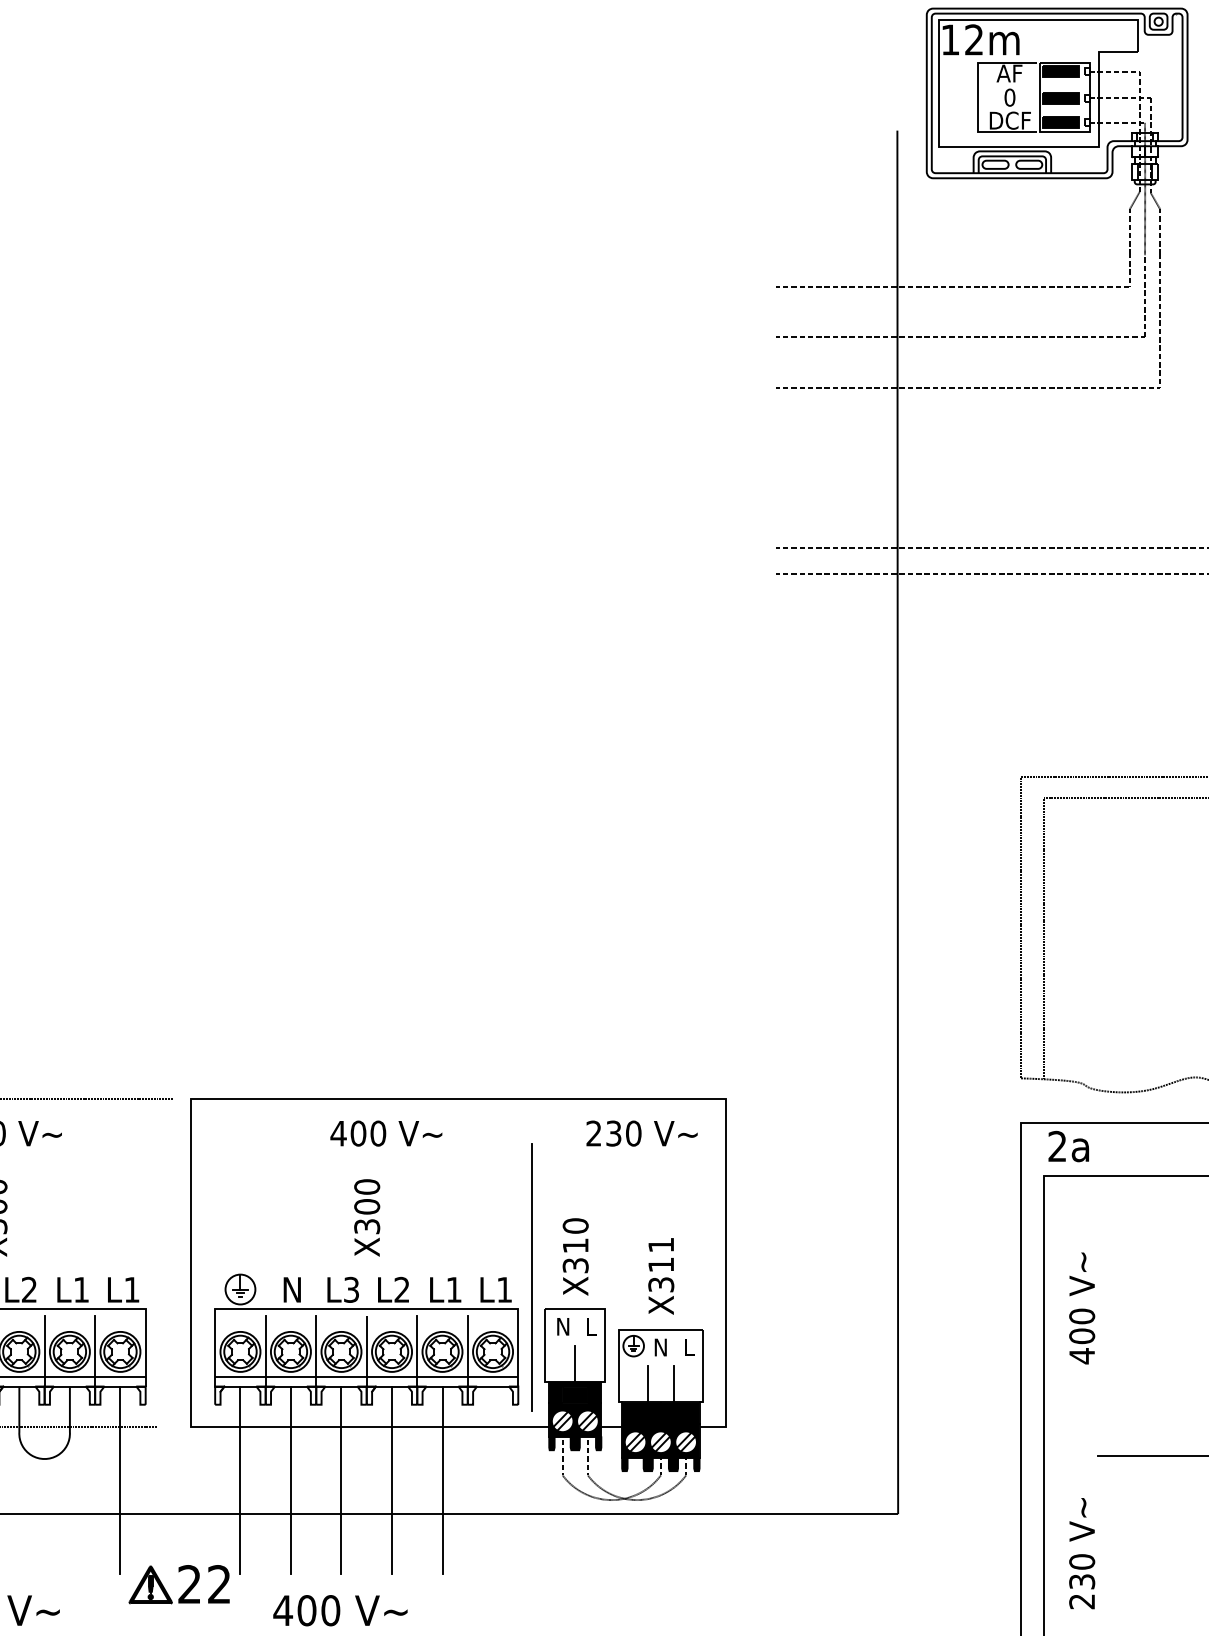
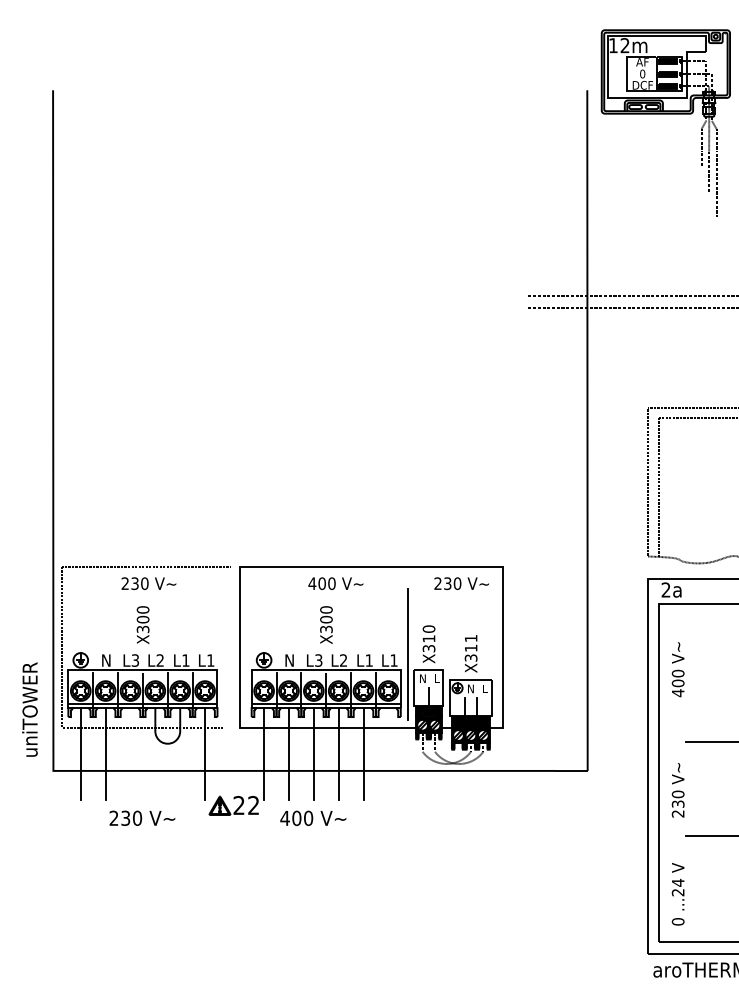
line: (952, 285) -> (614, 166), removed
line: (960, 336) -> (618, 191), removed
line: (966, 387) -> (621, 216), removed

